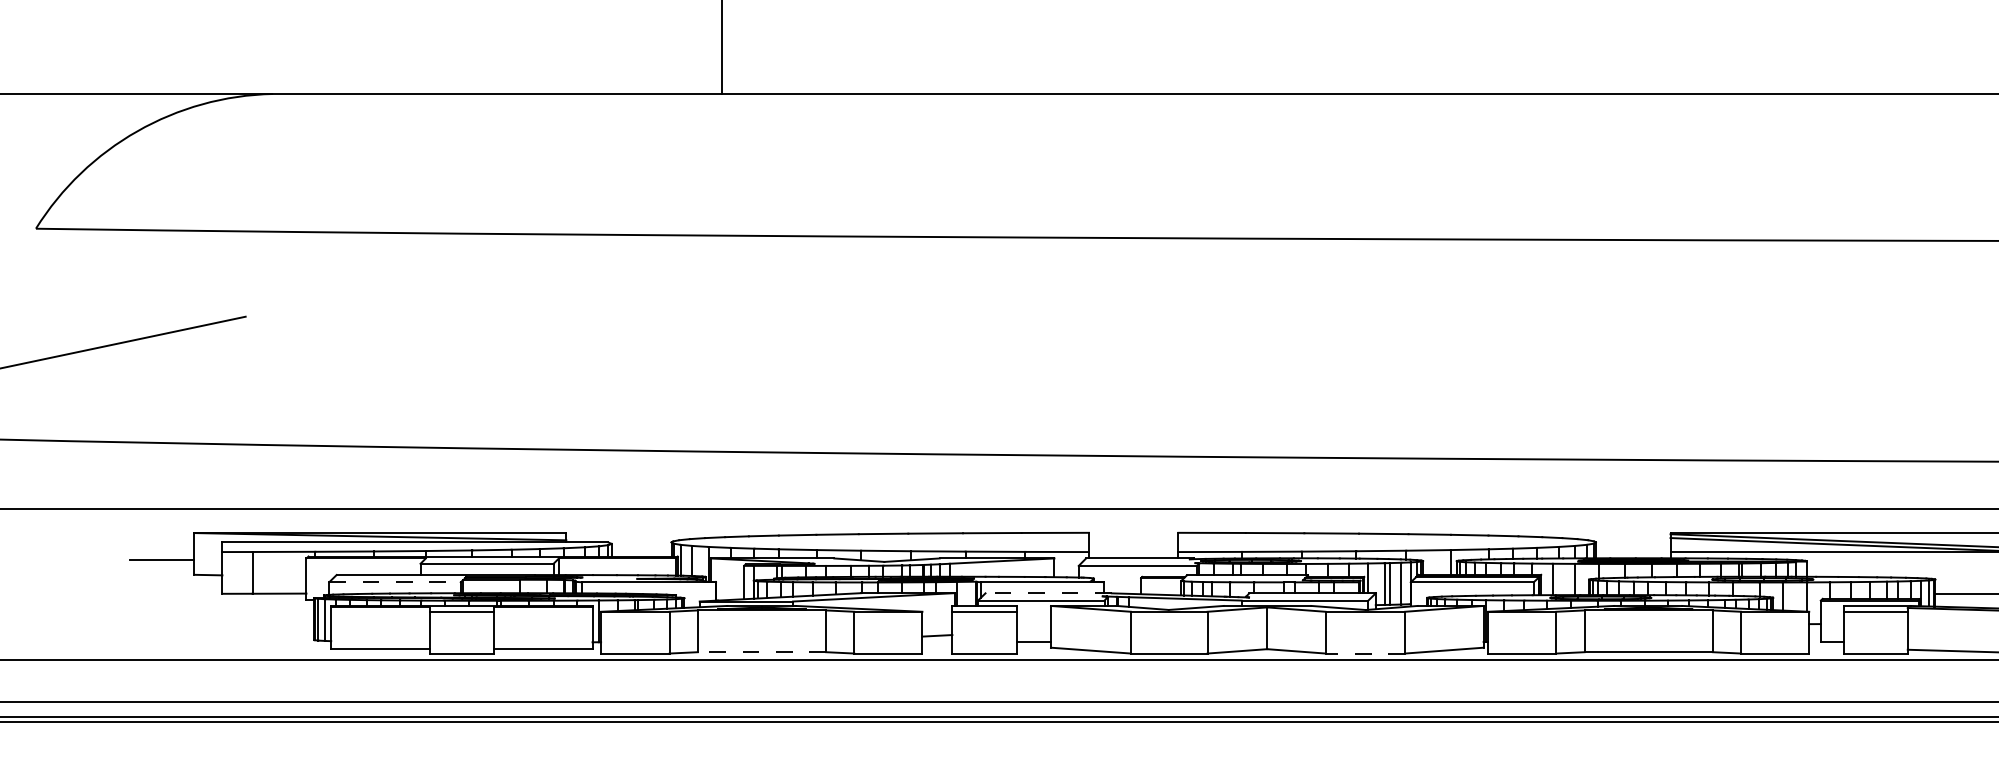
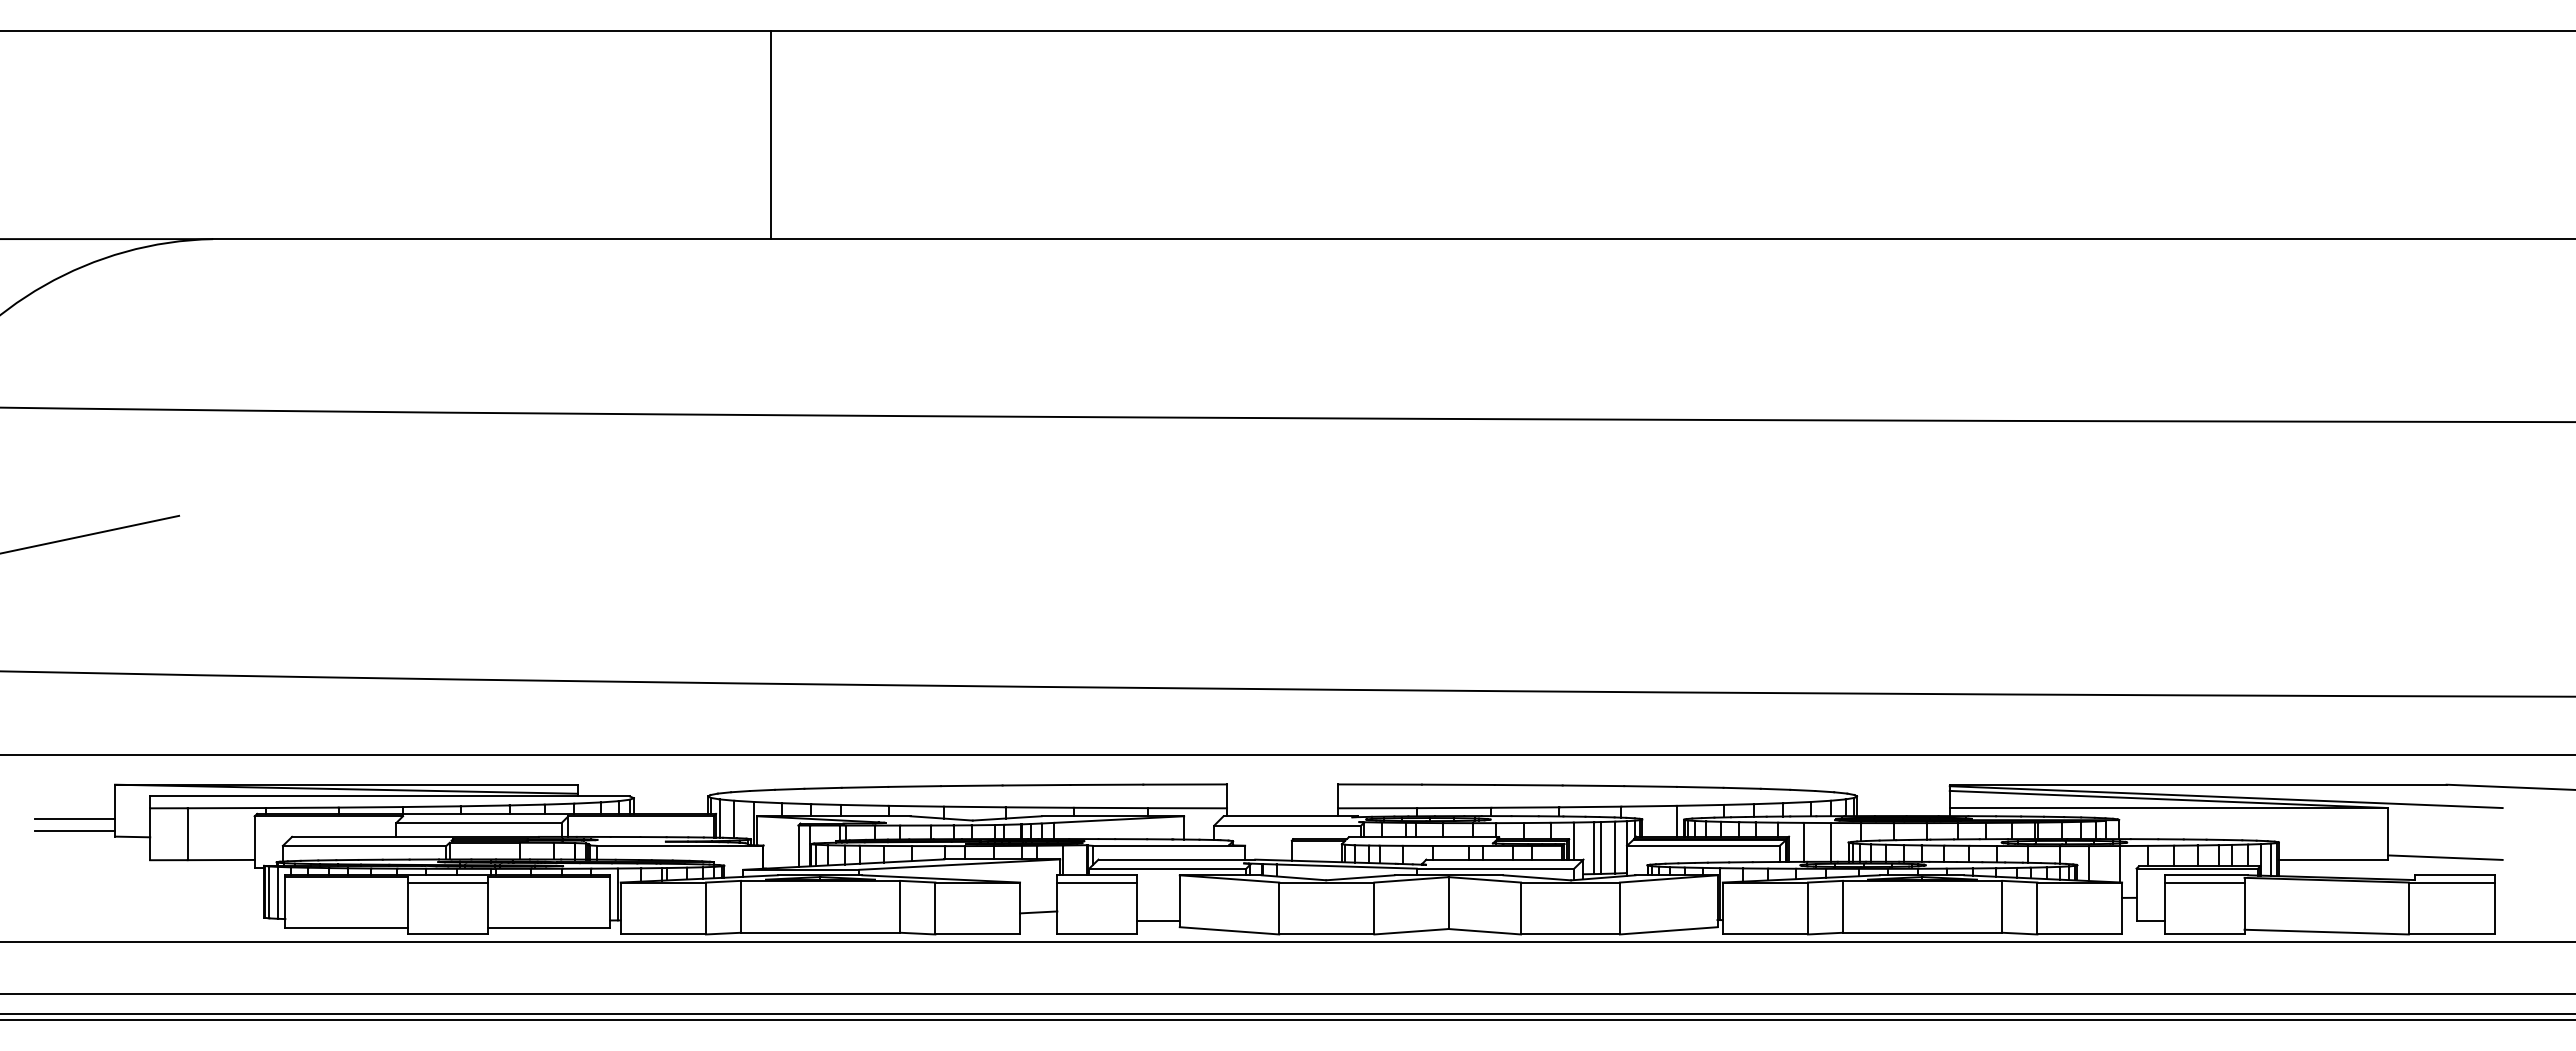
line: (162, 569) -> (75, 830), added
line: (394, 581) -> (364, 845), dashed -> solid
line: (1048, 593) -> (1176, 859), dashed -> solid
line: (761, 651) -> (820, 932), dashed -> solid
line: (1364, 653) -> (1569, 934), dashed -> solid

